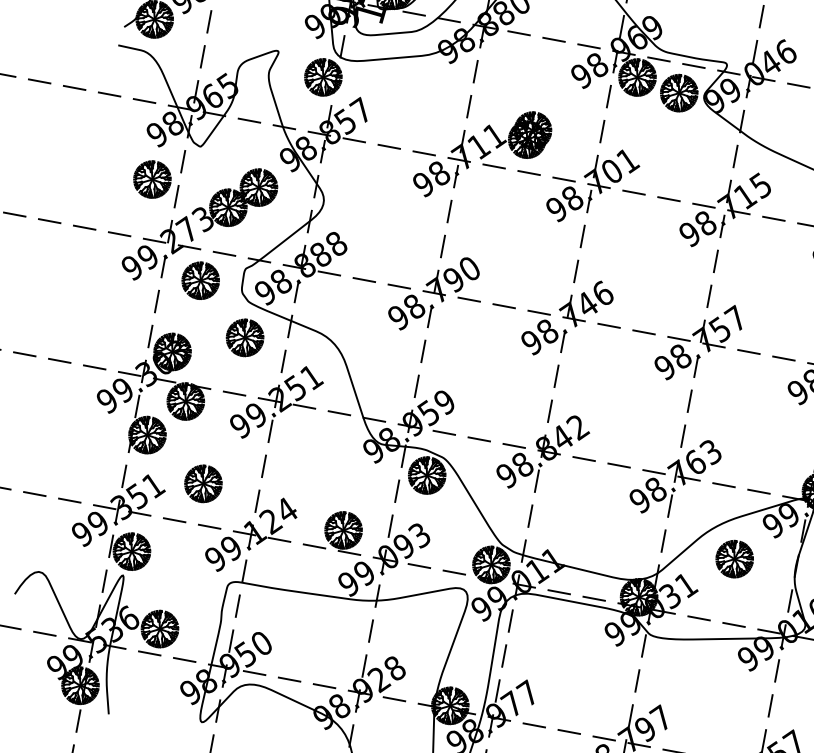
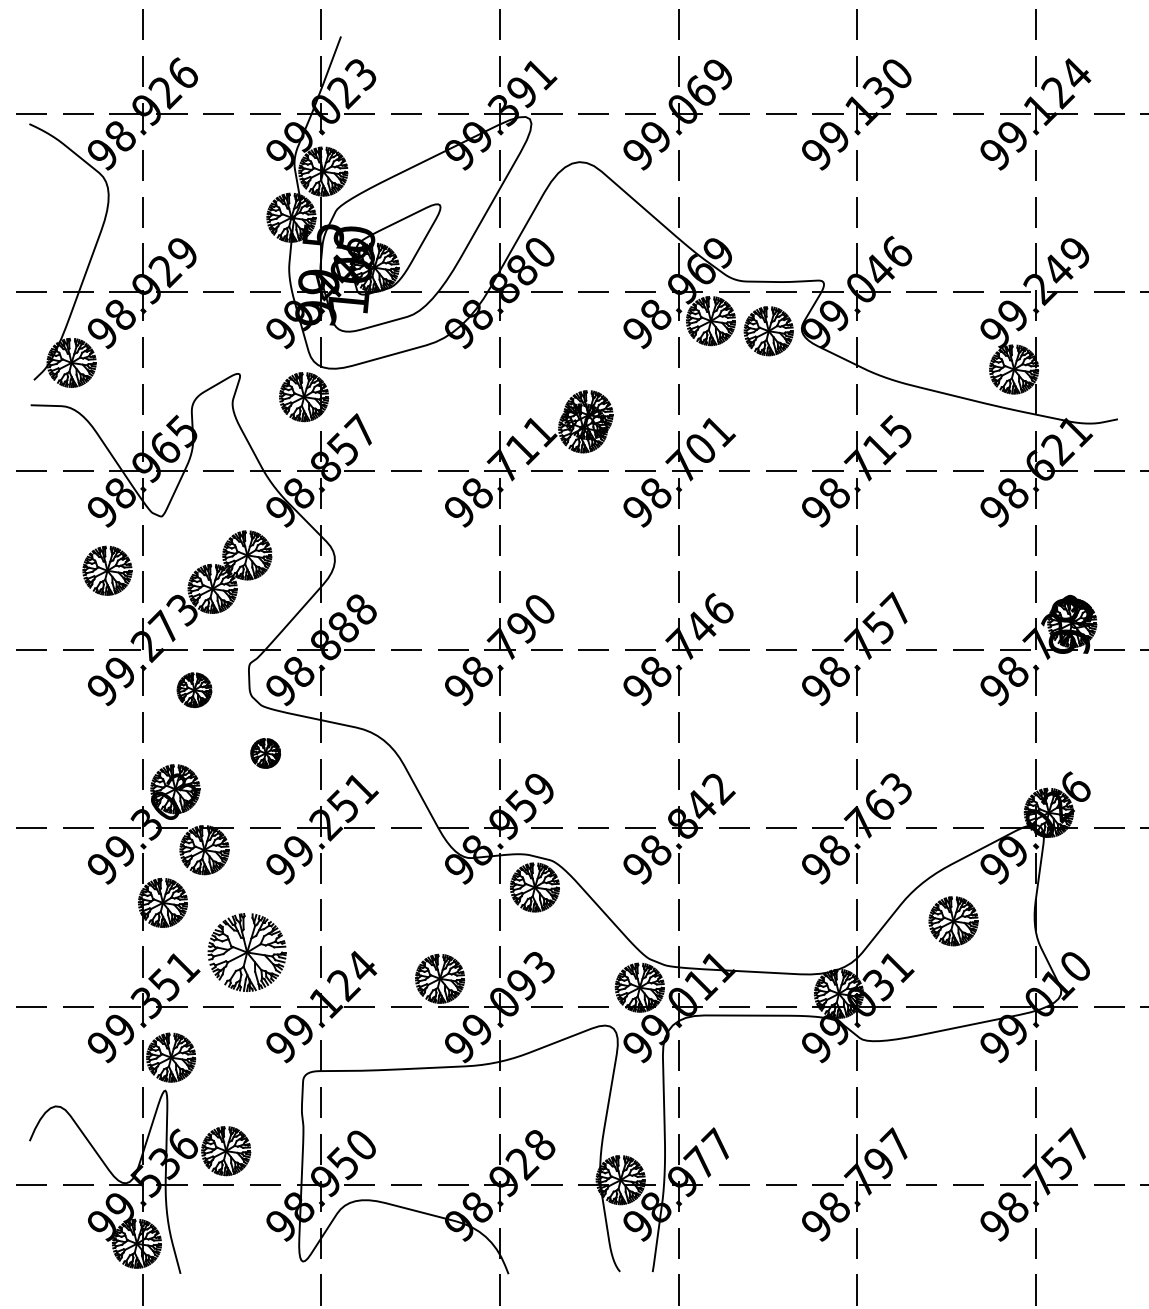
part: (200, 281) -> (194, 690), size x0.7
part: (244, 337) -> (265, 753), size x0.6
part: (203, 483) -> (247, 952), size x1.6

